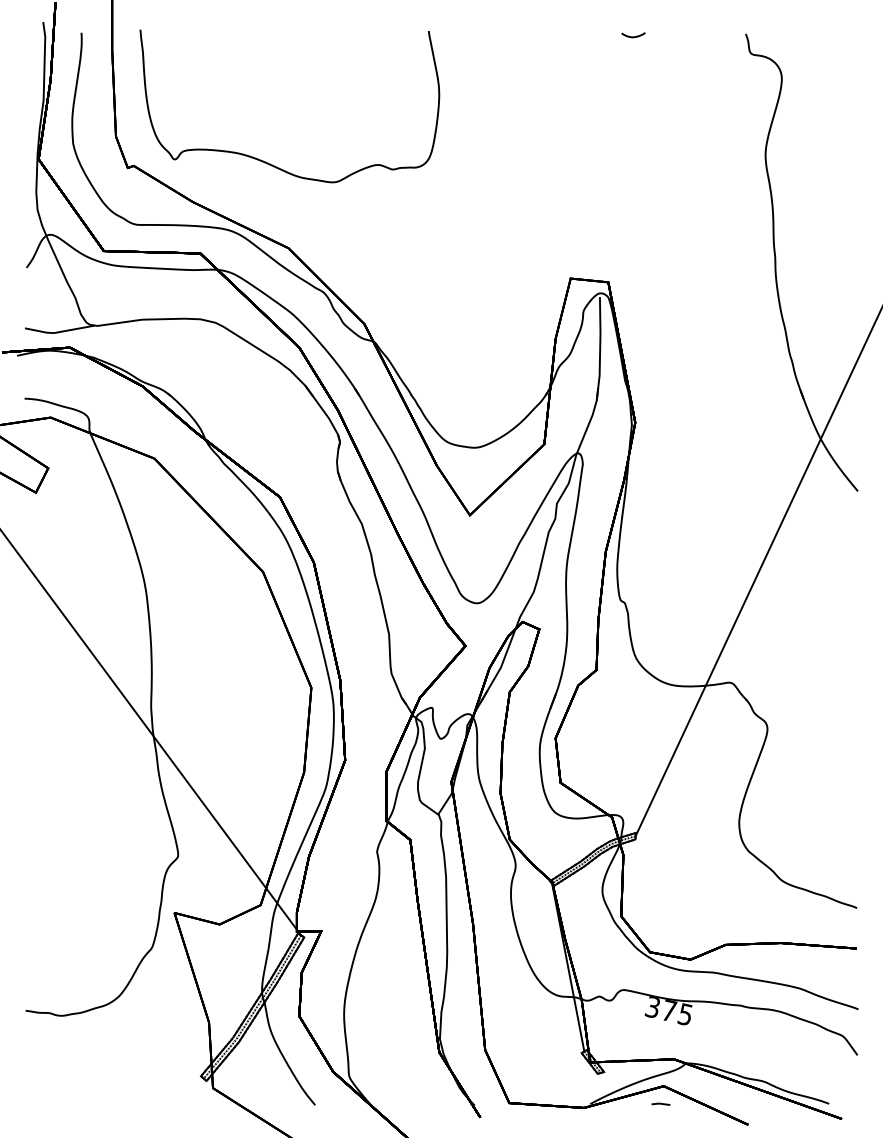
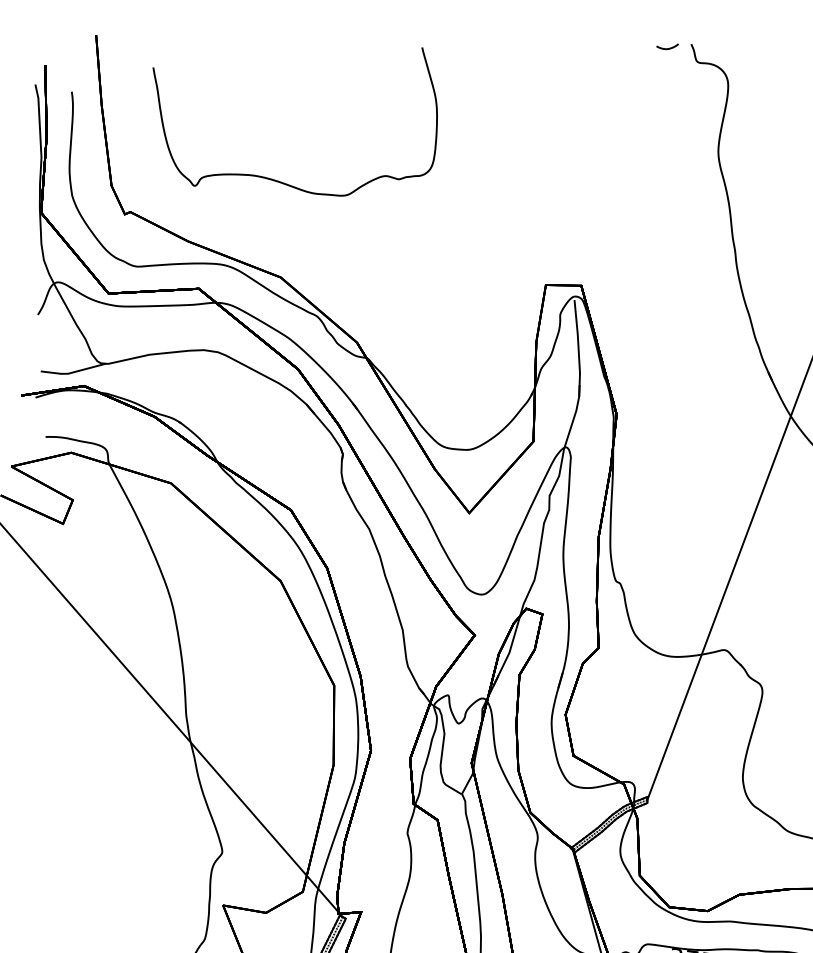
curve: (633, 36) -> (667, 48), moved
curve: (268, 162) -> (282, 181), moved

